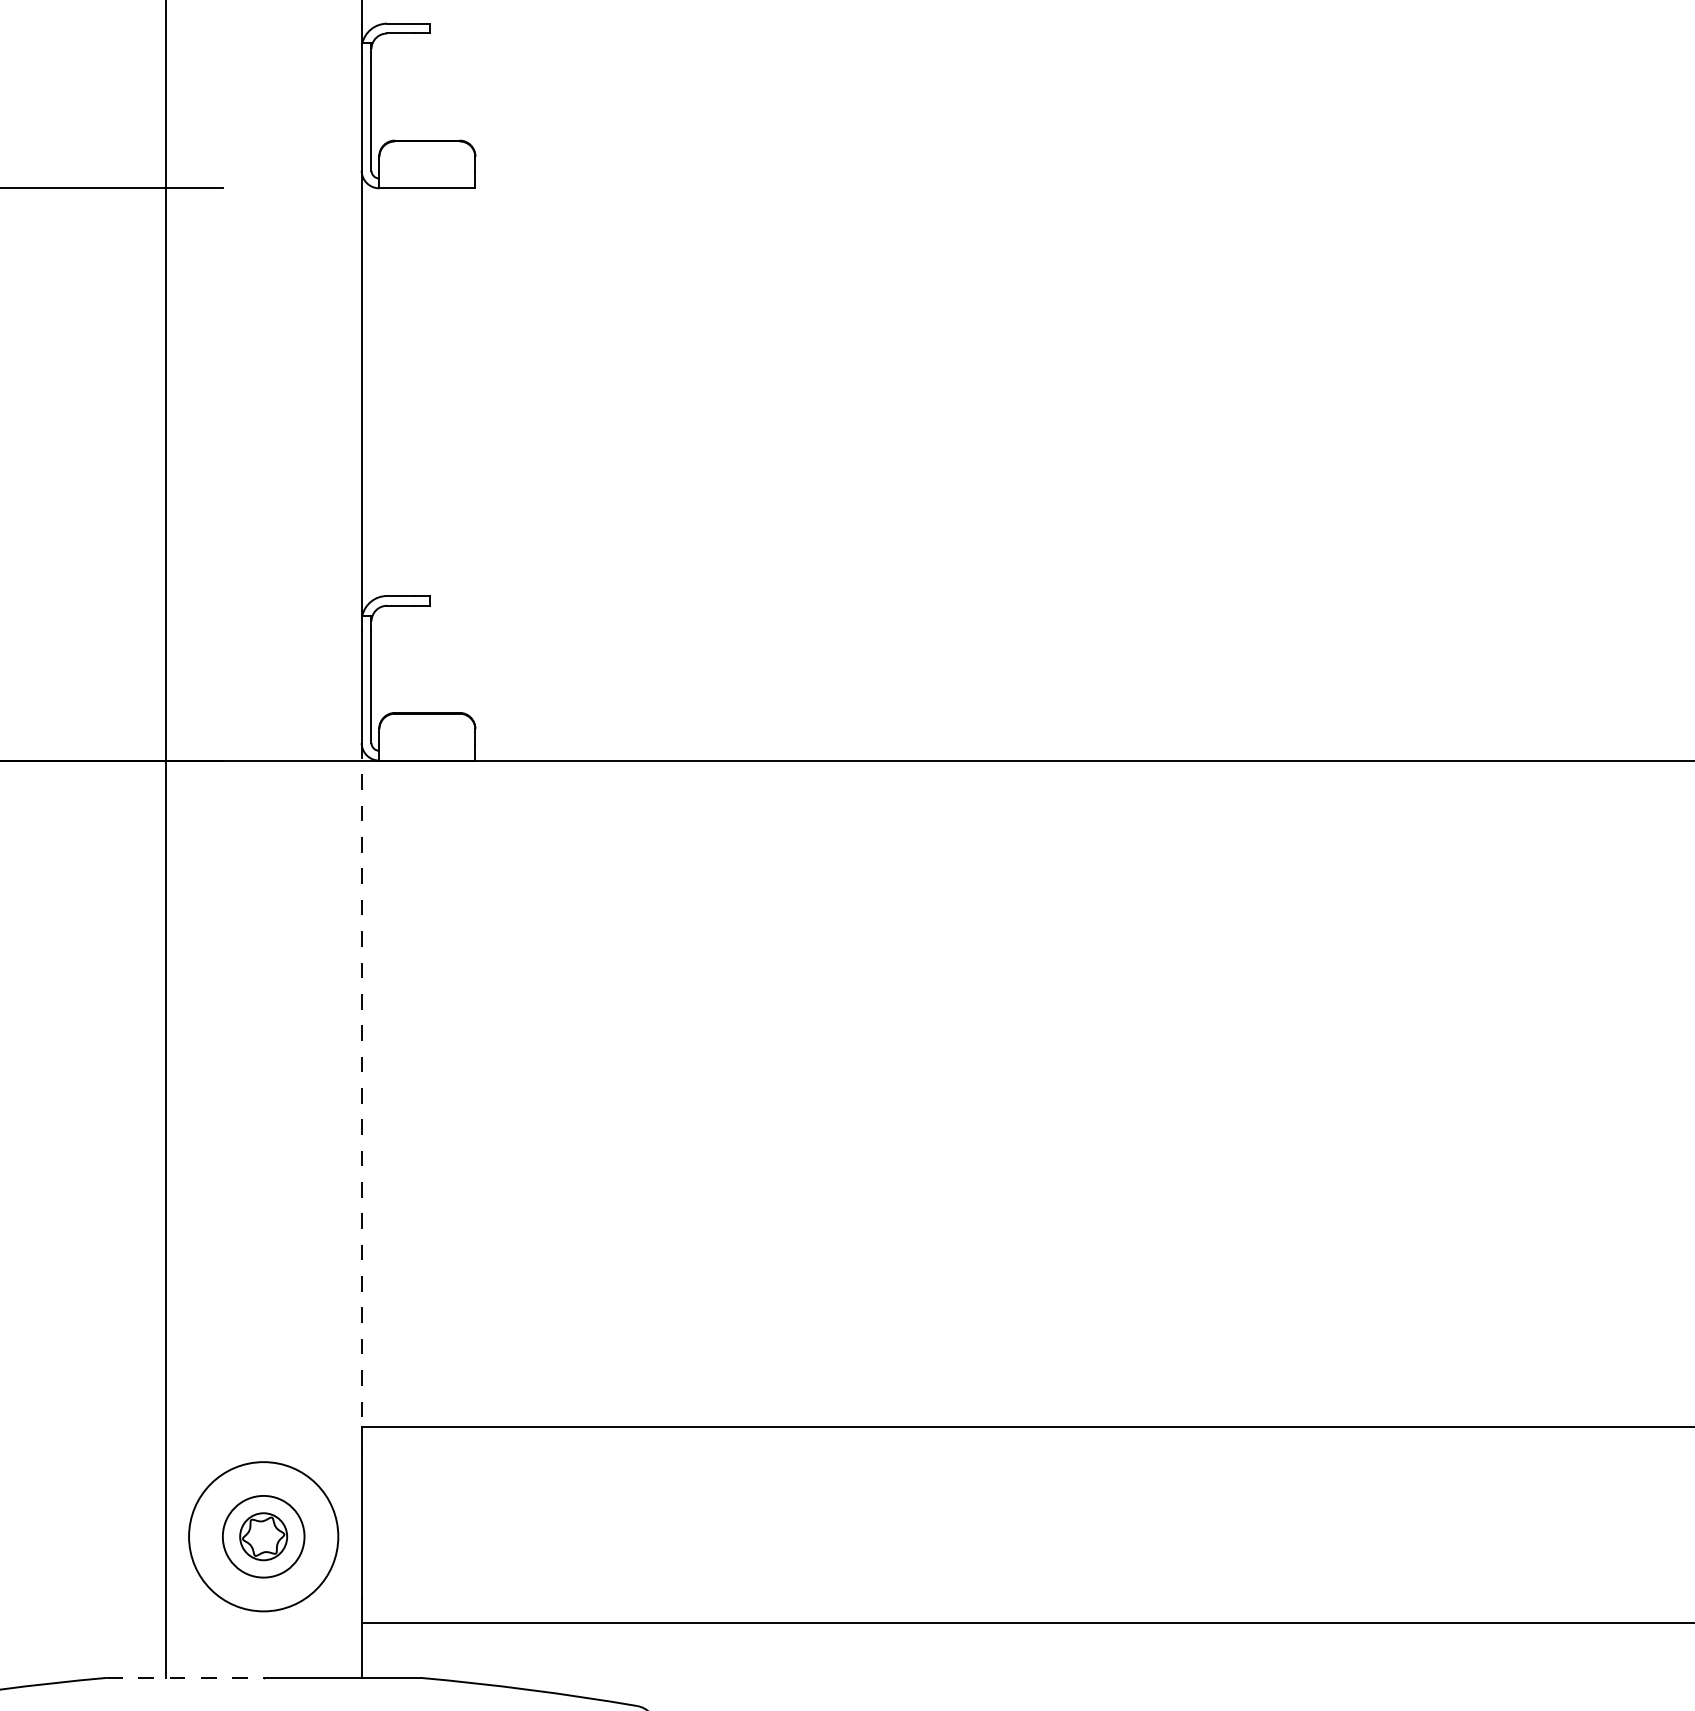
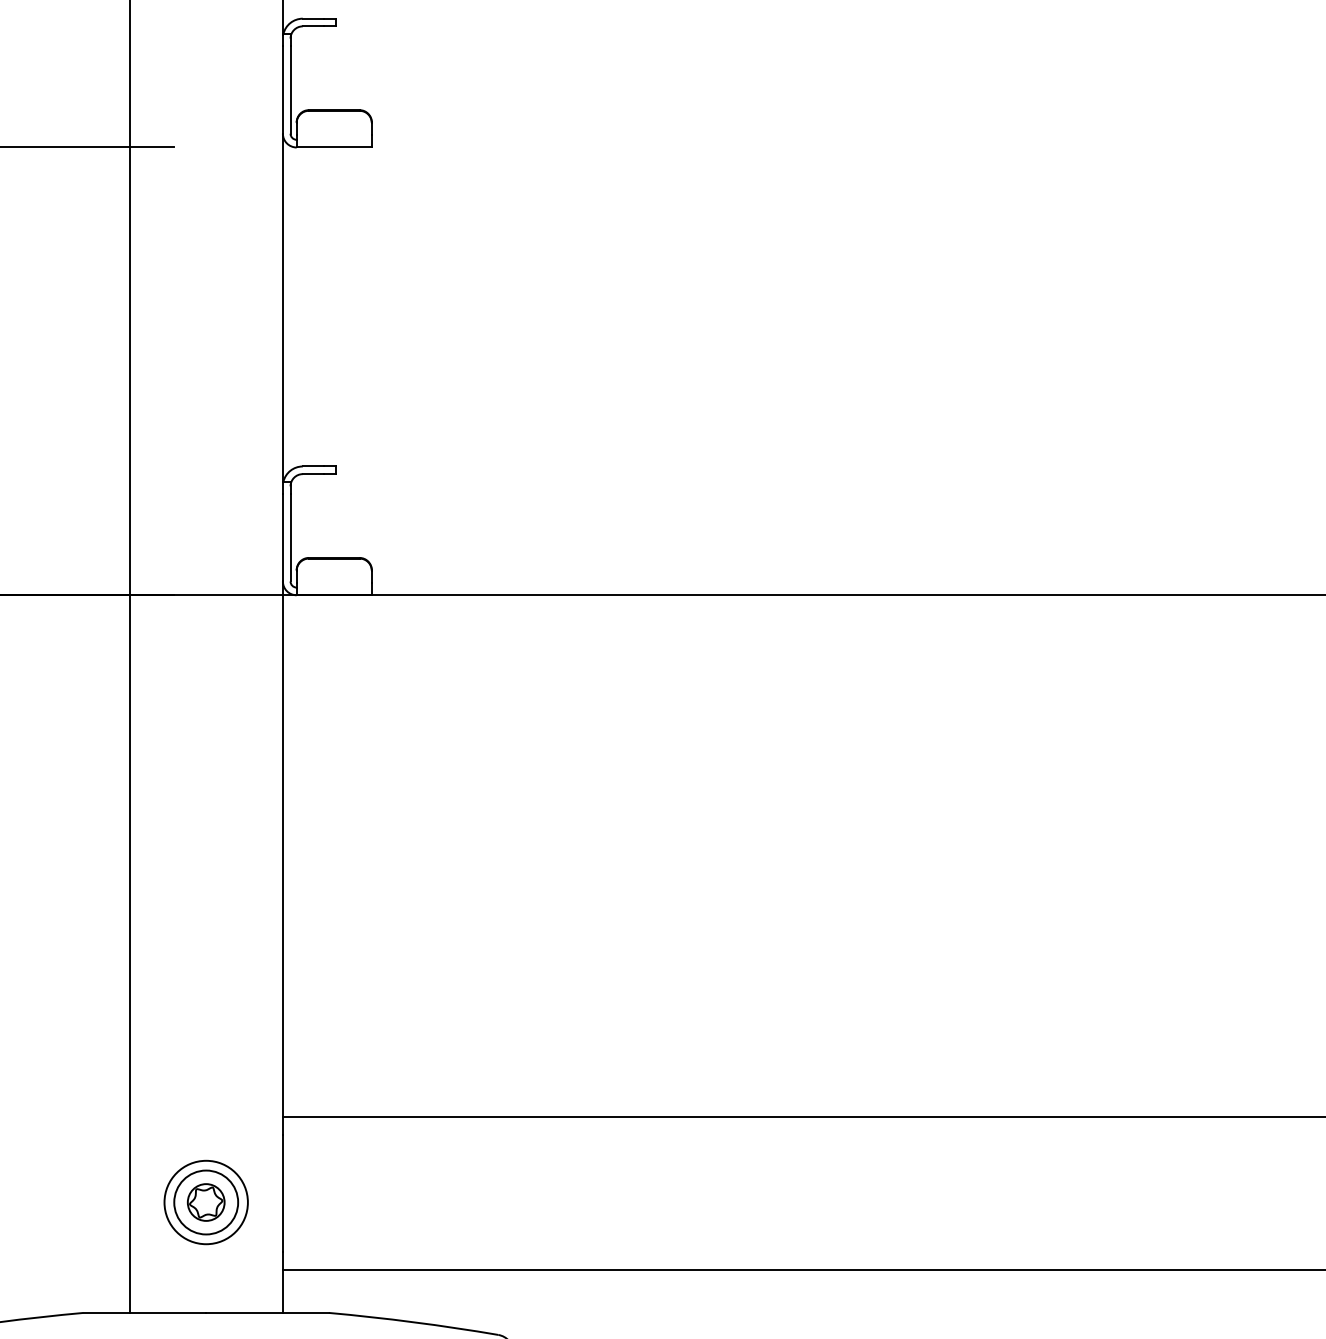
line: (361, 1085) -> (282, 849), dashed -> solid
circle: (263, 1536) -> (206, 1202), size x0.71
line: (185, 1677) -> (145, 1312), dashed -> solid

